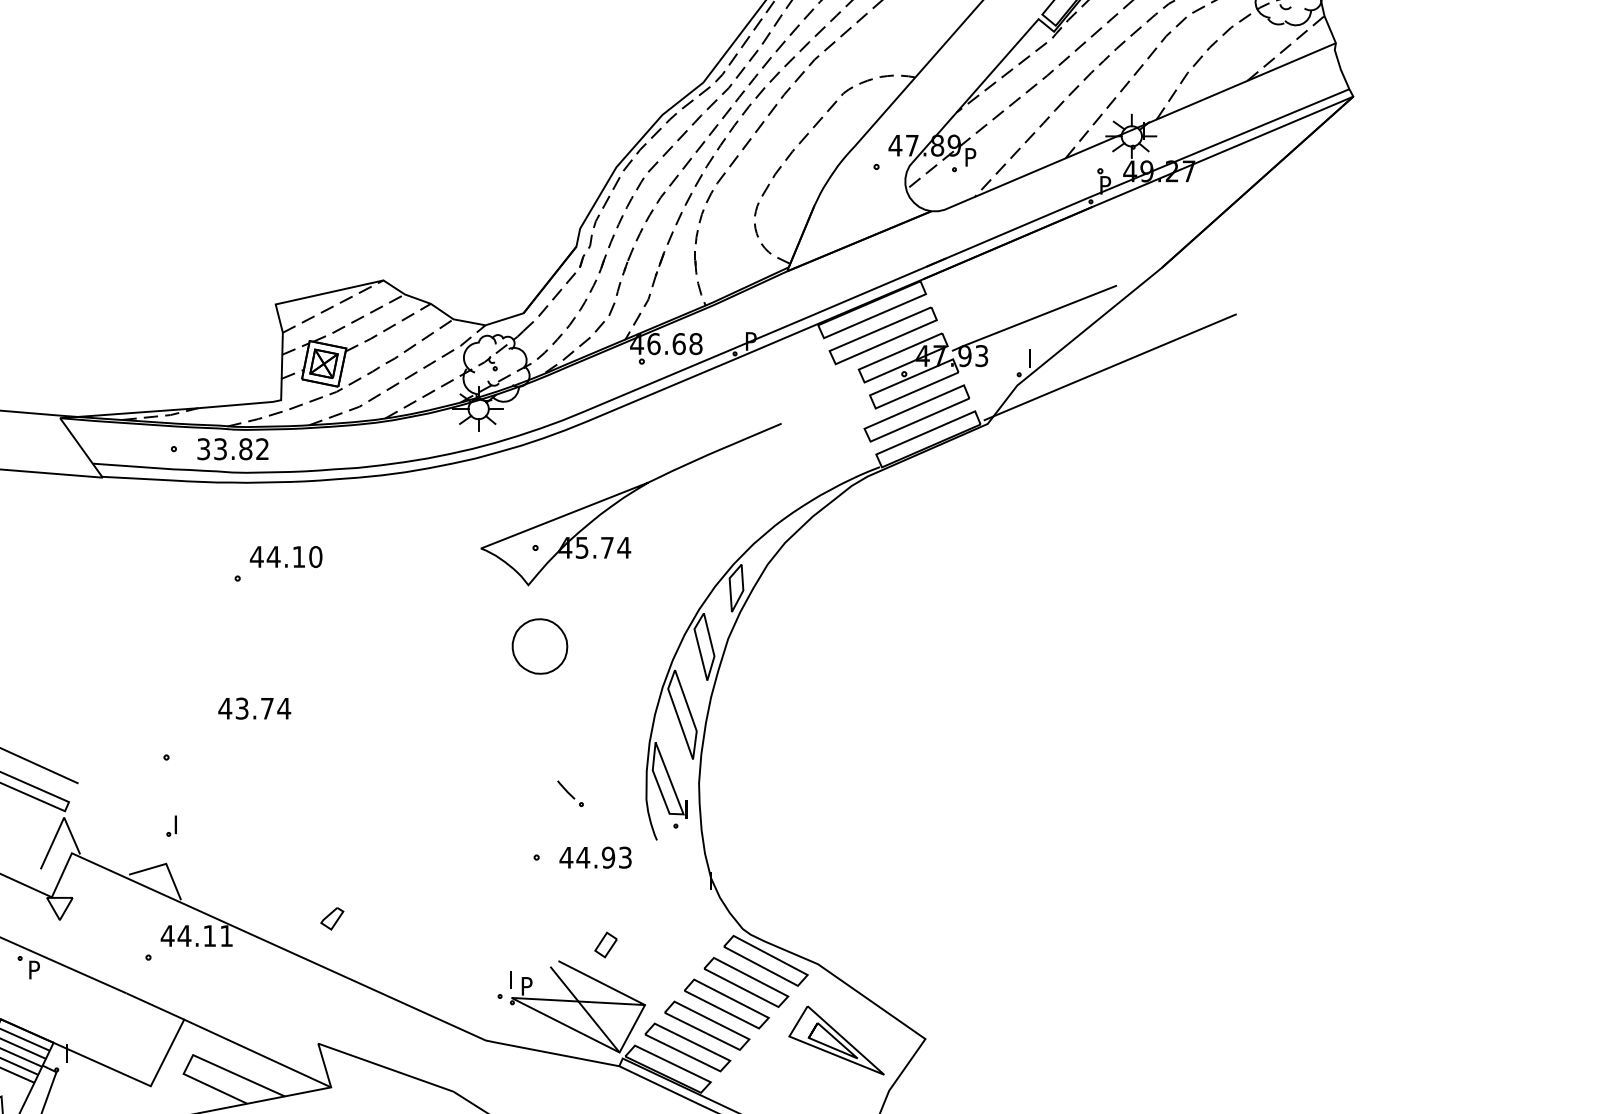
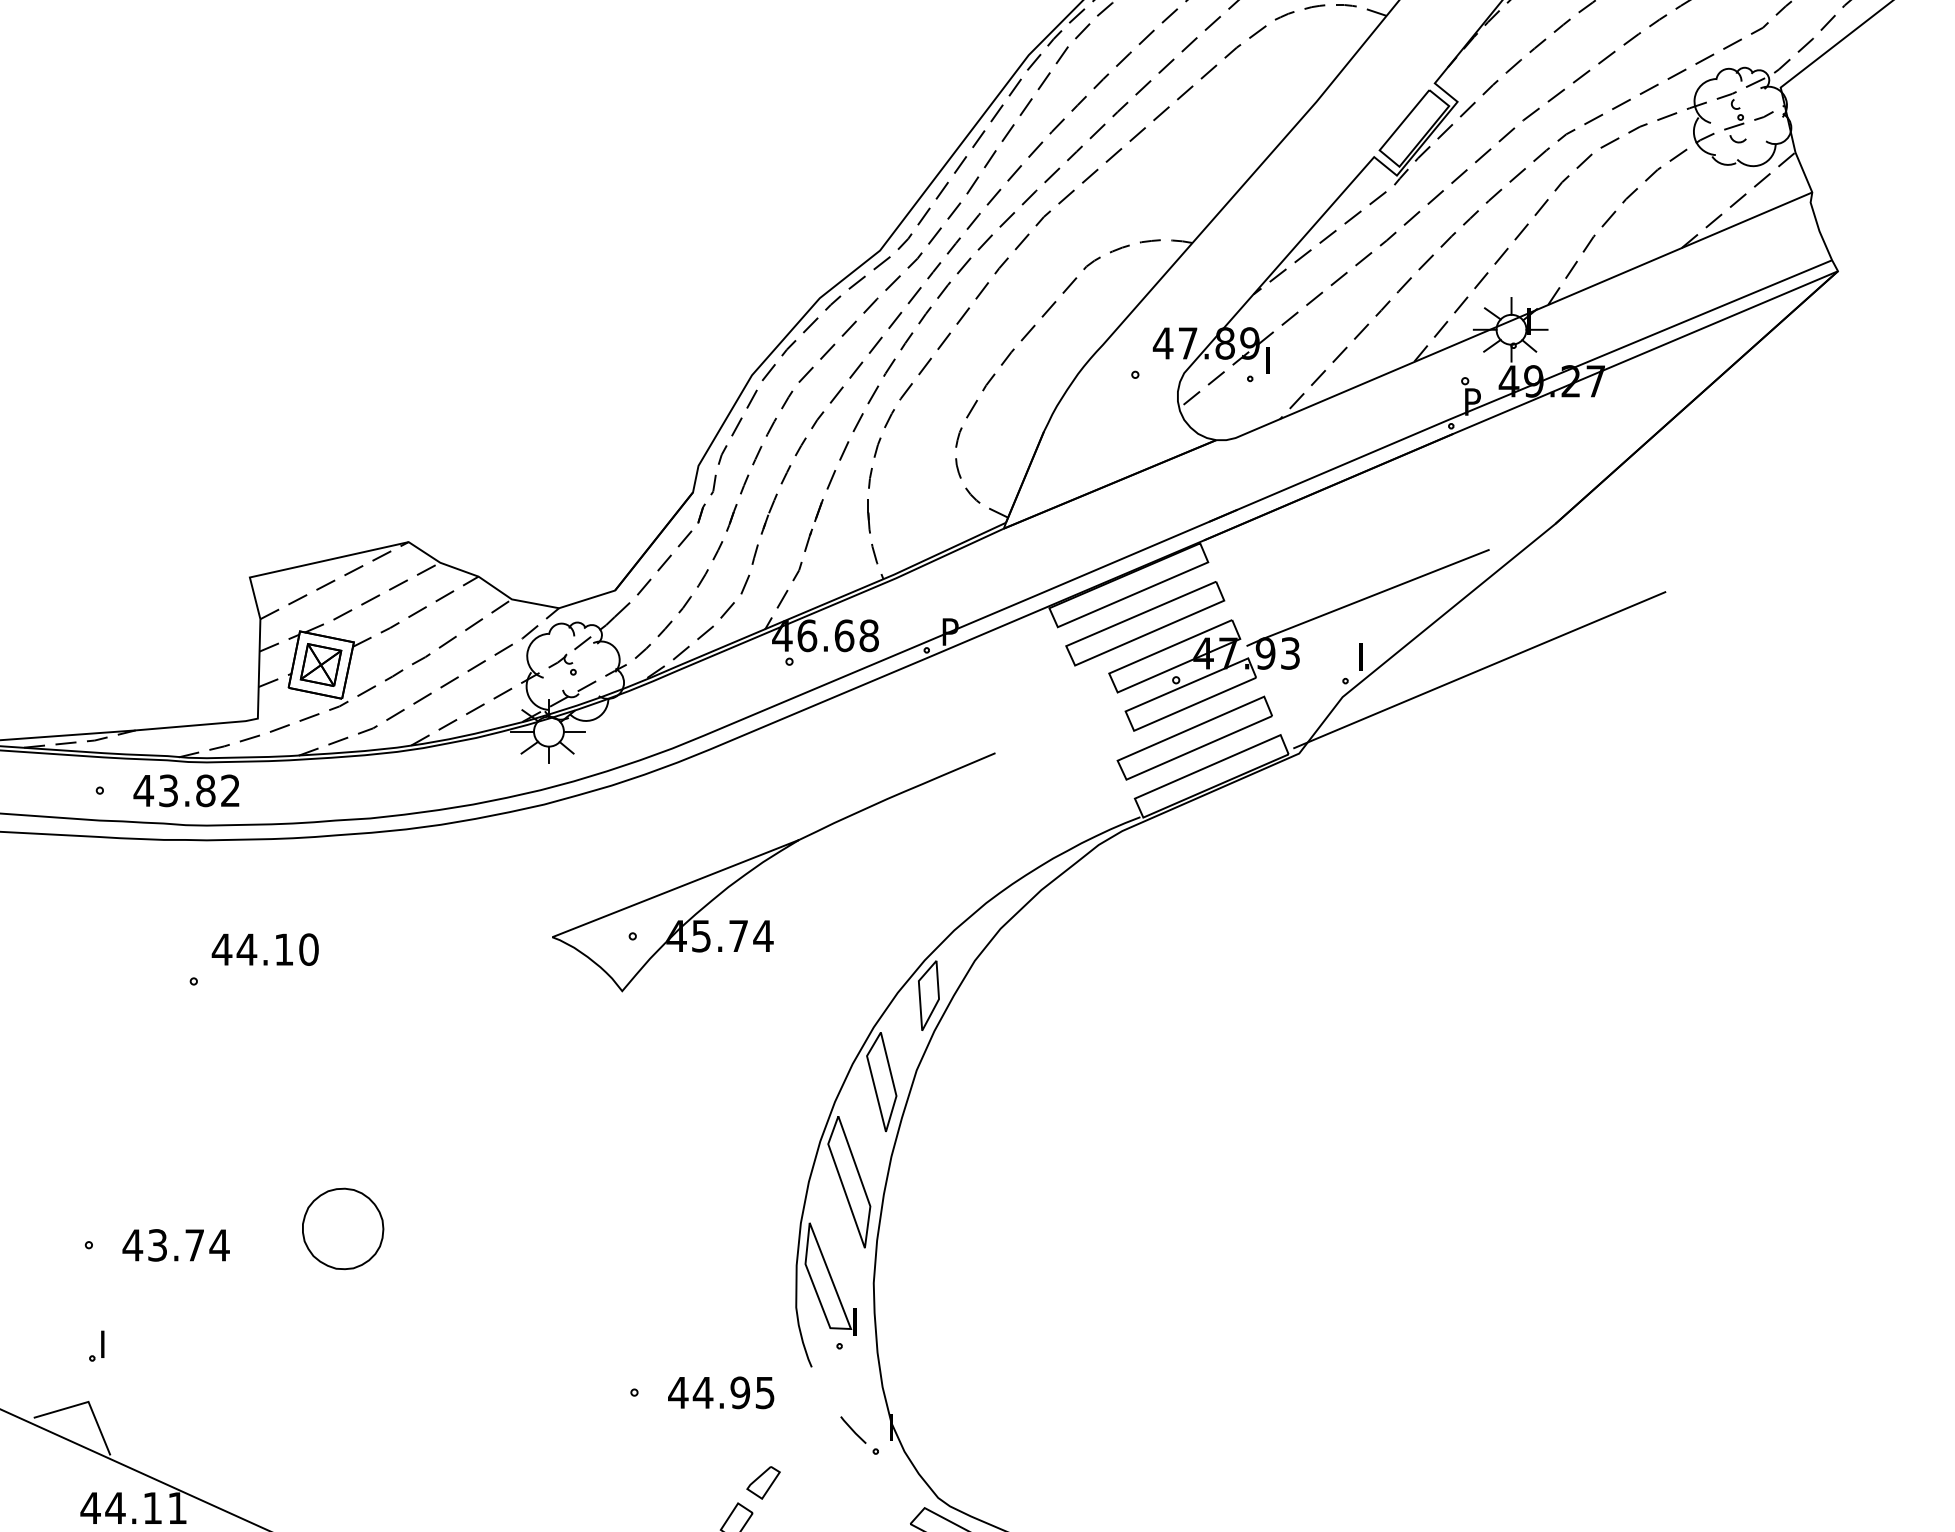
text: (970, 157) -> (1273, 360), P -> I
text: (203, 449) -> (143, 791), 33.82 -> 43.82
part: (539, 646) -> (342, 1228), moved
text: (254, 708) -> (175, 1245), moved
part: (570, 793) -> (859, 1435), moved
text: (625, 857) -> (765, 1392), 44.93 -> 44.95
part: (332, 918) -> (763, 1482), moved

